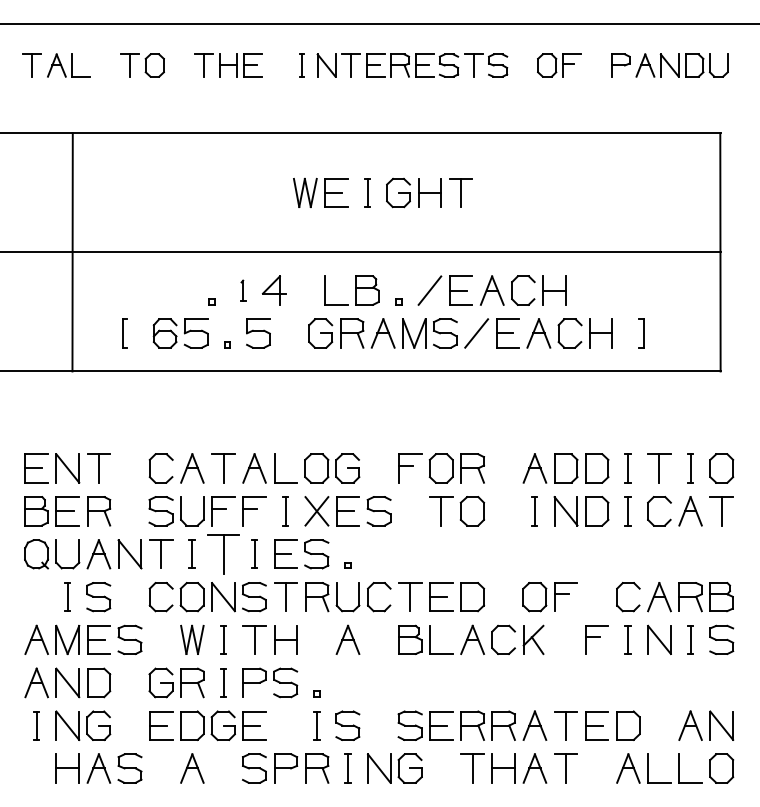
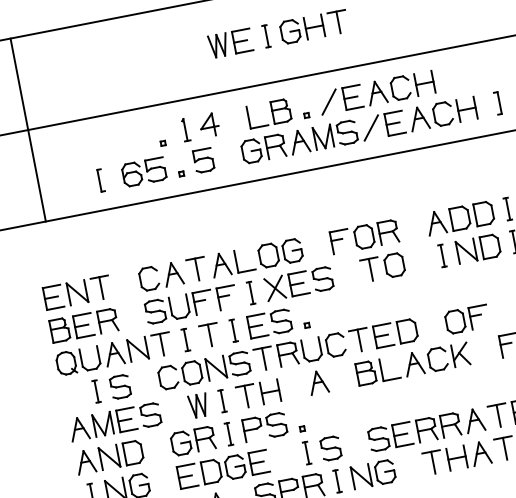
line: (72, 252) -> (28, 130), moved
part: (243, 290) -> (185, 129), size x1.43
part: (223, 553) -> (209, 334), size x0.71

